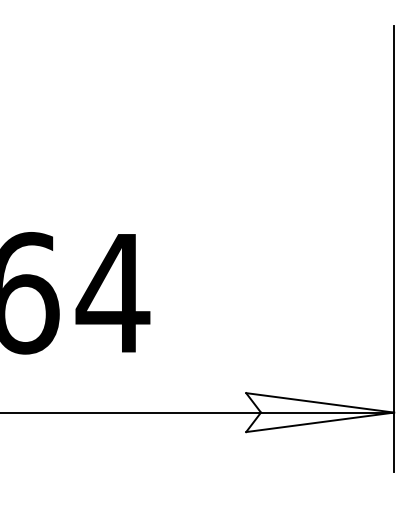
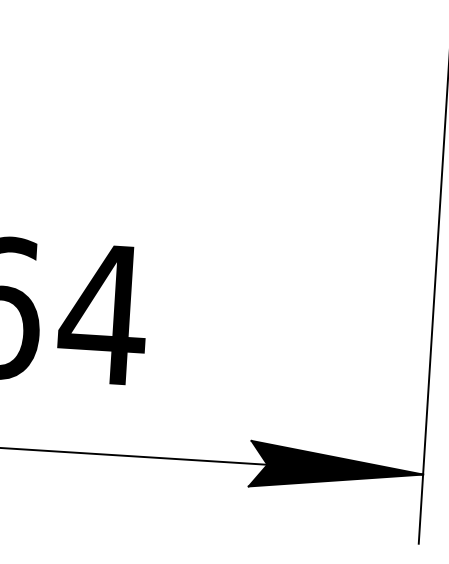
fill: (320, 412) -> (337, 469), added

